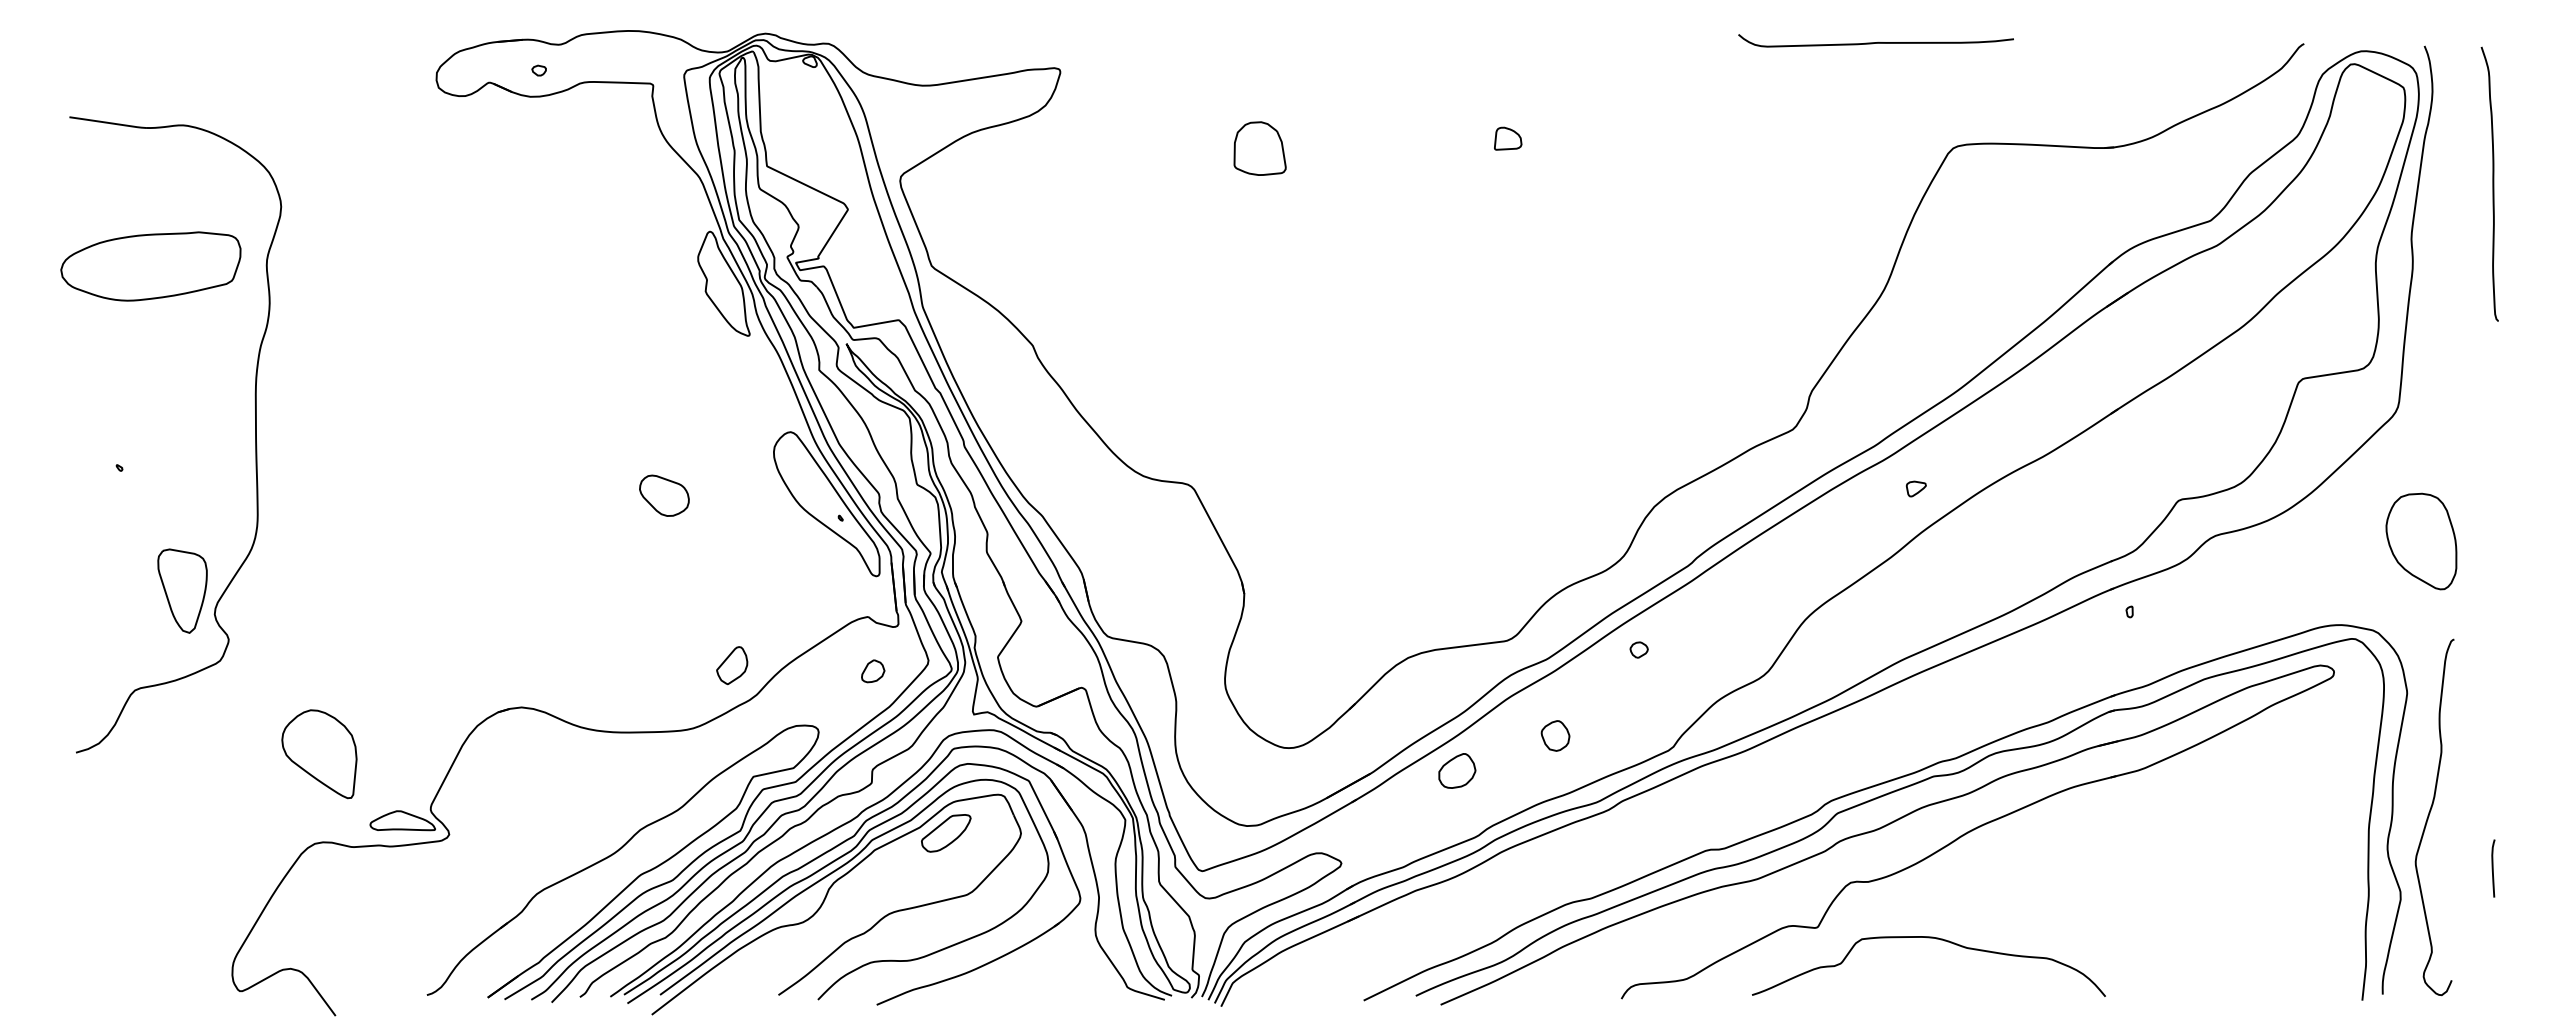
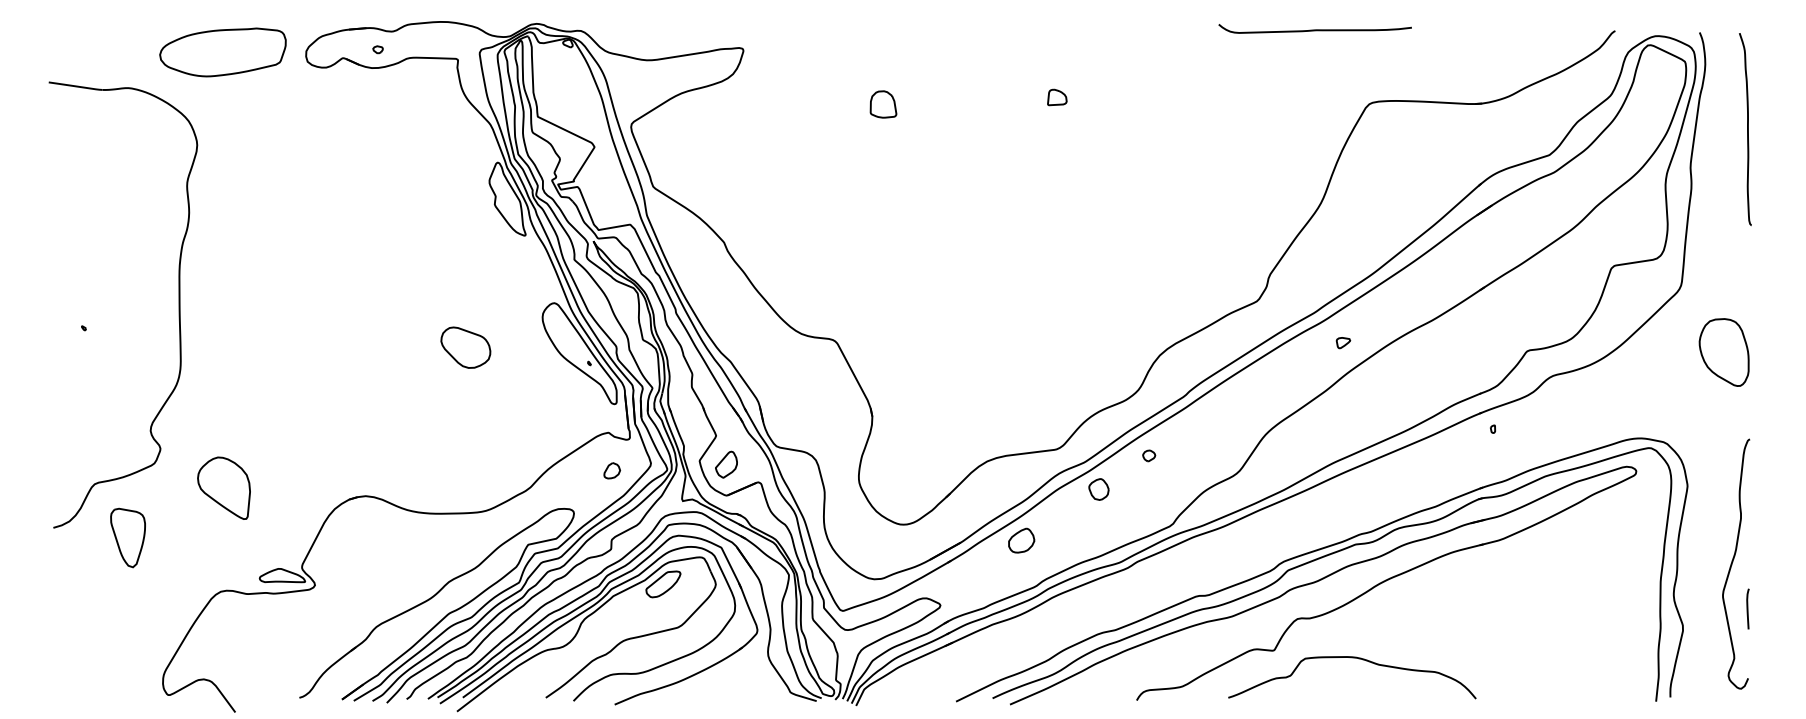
part: (1260, 148) -> (883, 104), size x0.71
part: (150, 266) -> (222, 52), moved
part: (664, 495) -> (465, 347), size x1.43
part: (2421, 541) -> (1724, 352), moved
part: (182, 590) -> (128, 537), moved
part: (732, 665) -> (726, 464), moved
part: (1555, 735) -> (1098, 489), moved
part: (319, 754) -> (224, 488), moved
curve: (2429, 816) -> (1732, 563), moved

